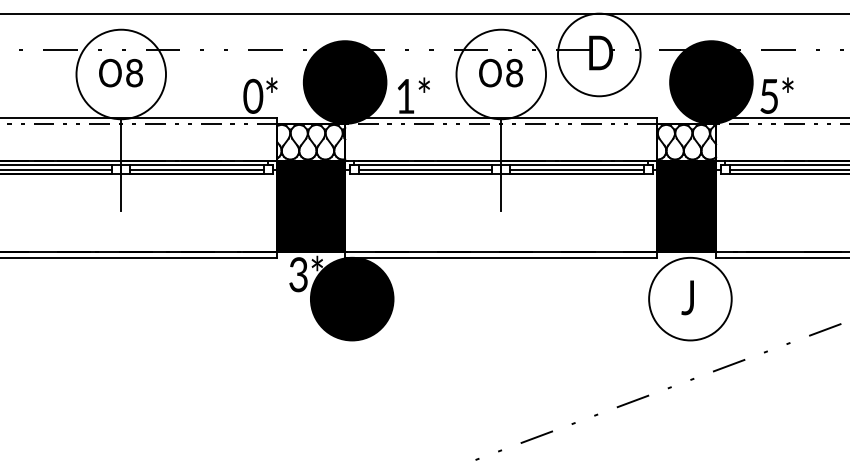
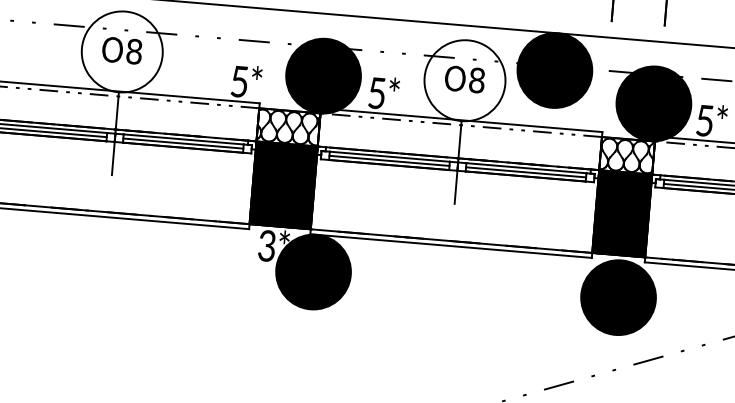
fill: (598, 54) -> (554, 70), added
text: (253, 95) -> (239, 80), 0 -> 5
text: (405, 96) -> (376, 93), 1 -> 5
fill: (690, 298) -> (618, 297), added

